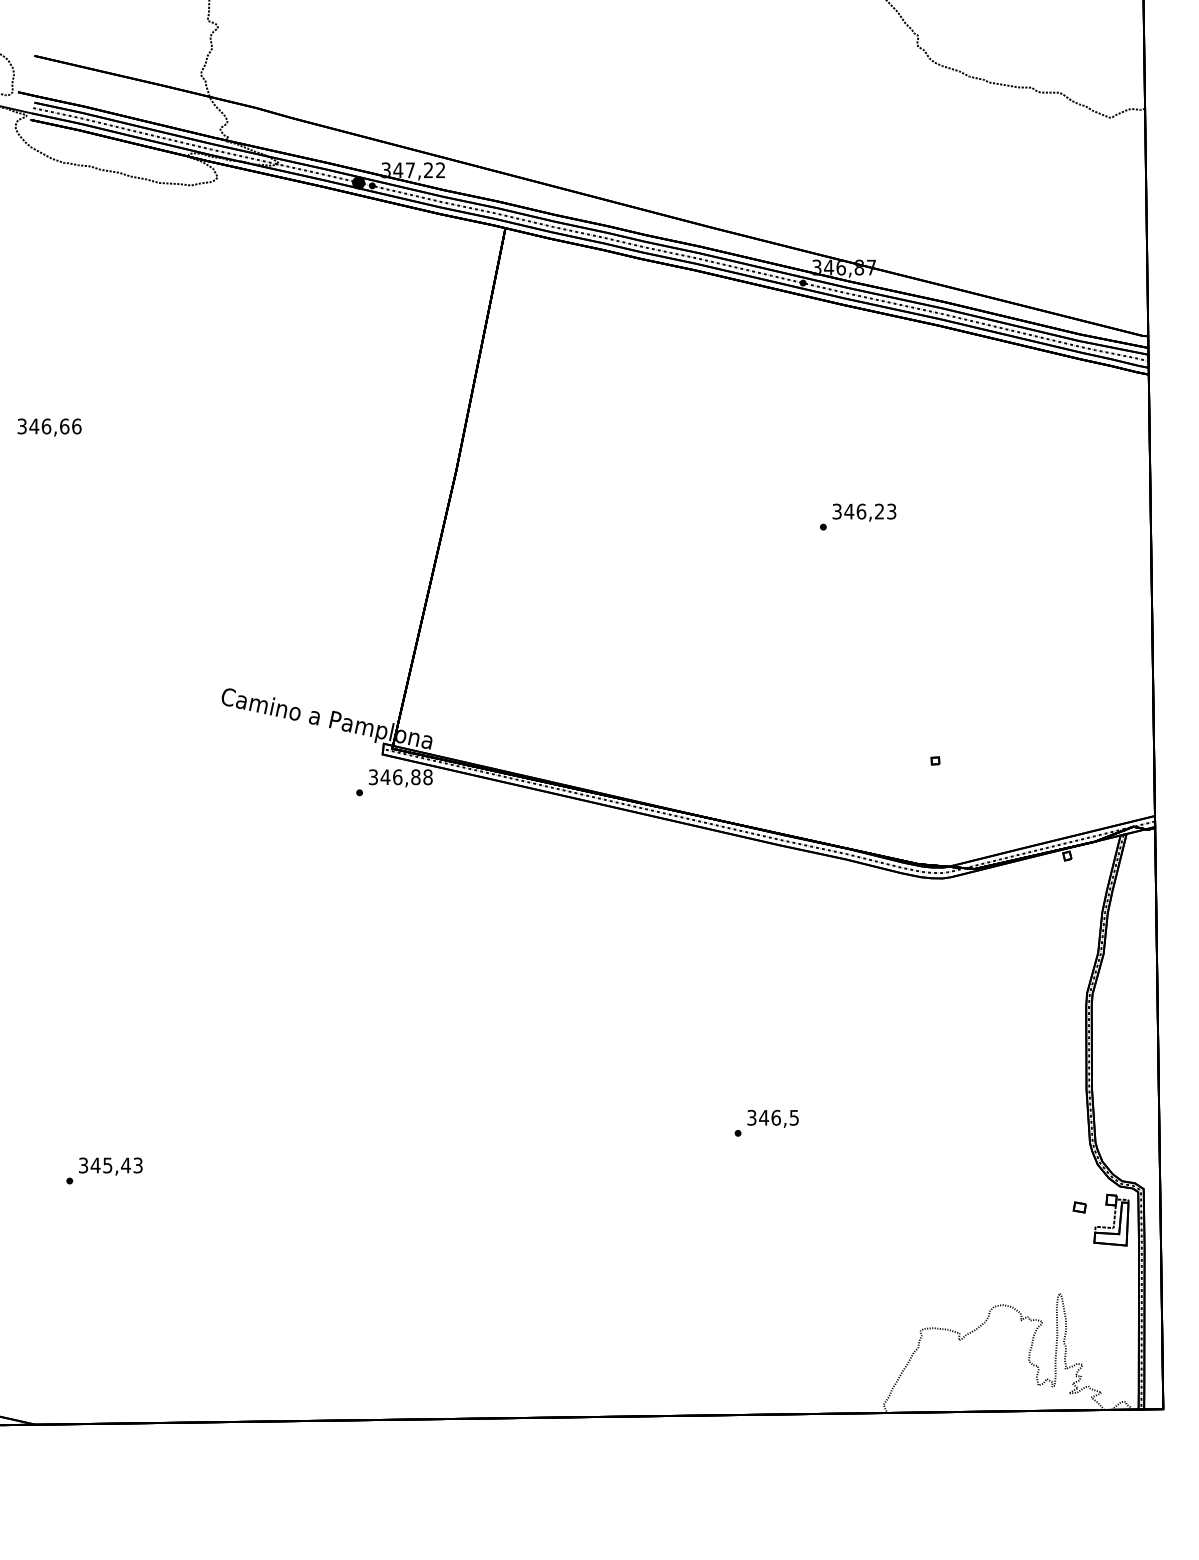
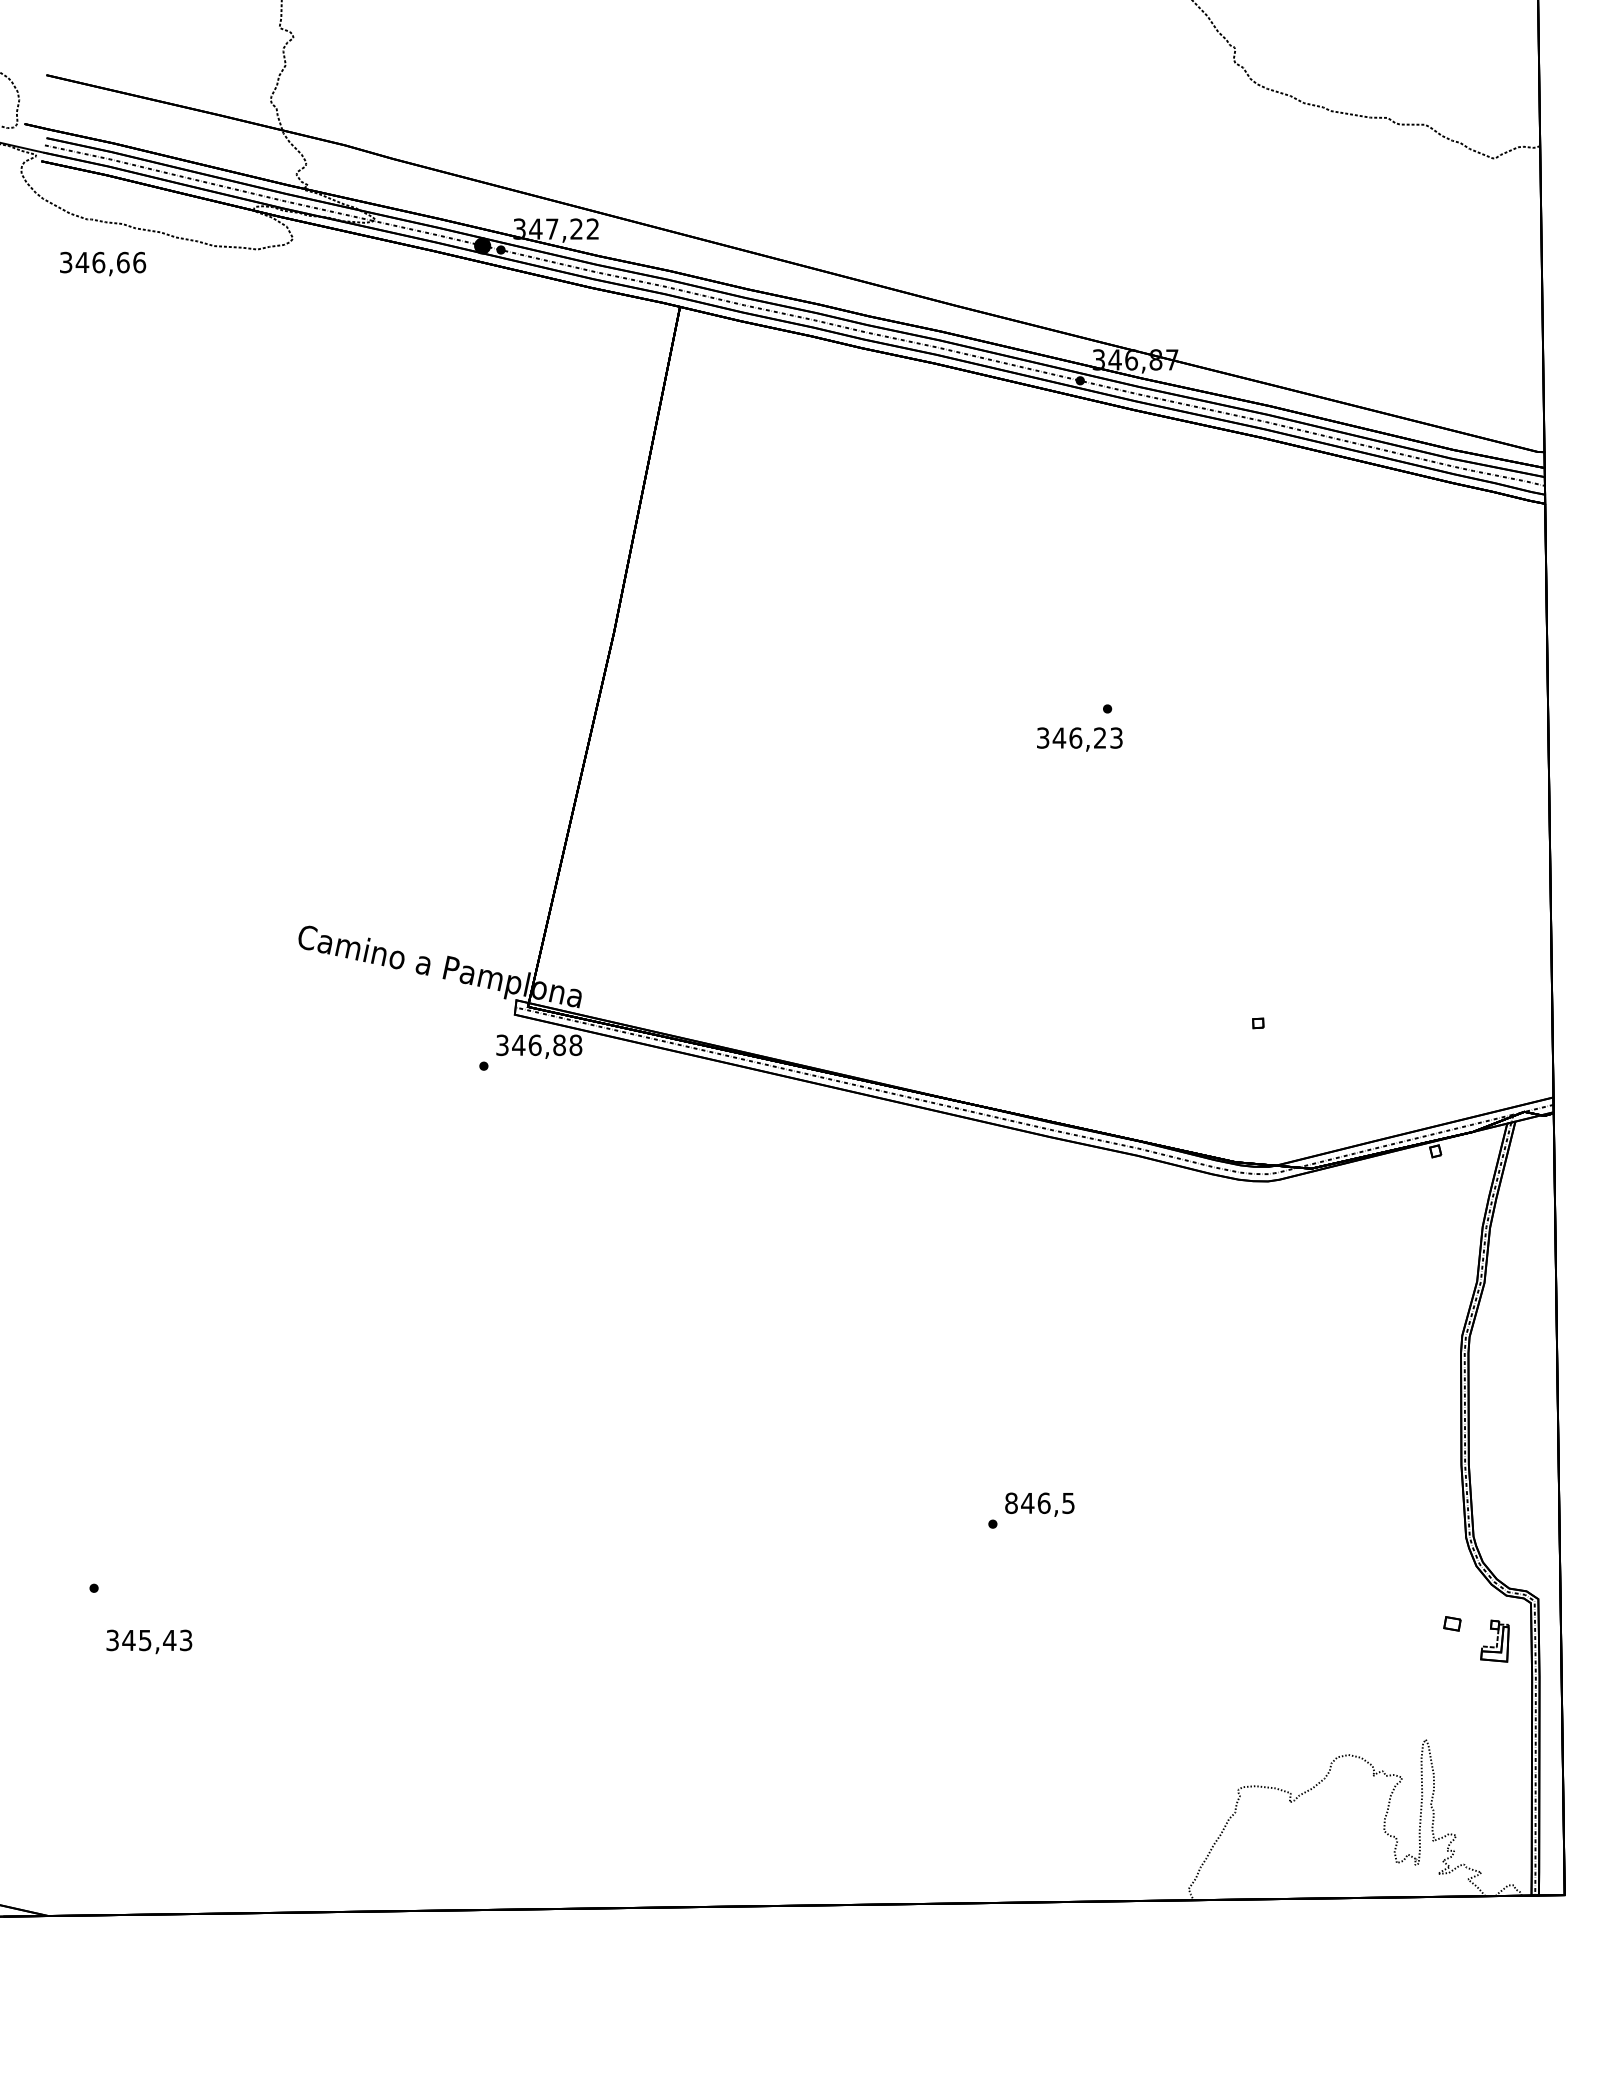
text: (49, 427) -> (103, 263), moved
text: (864, 512) -> (1079, 739), moved
text: (751, 1117) -> (1011, 1502), 346,5 -> 846,5
text: (110, 1166) -> (149, 1641), moved
part: (1111, 1220) -> (1494, 1641), size x0.6

